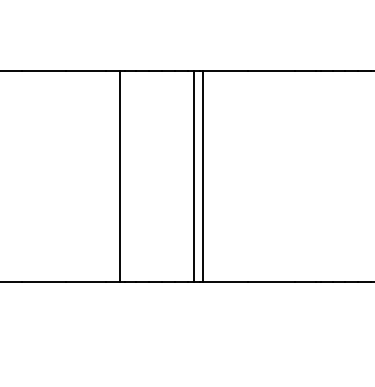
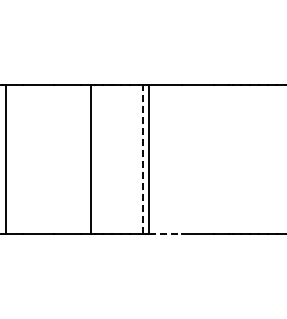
line: (194, 176) -> (143, 159), solid -> dashed
line: (226, 281) -> (166, 233), solid -> dashed

